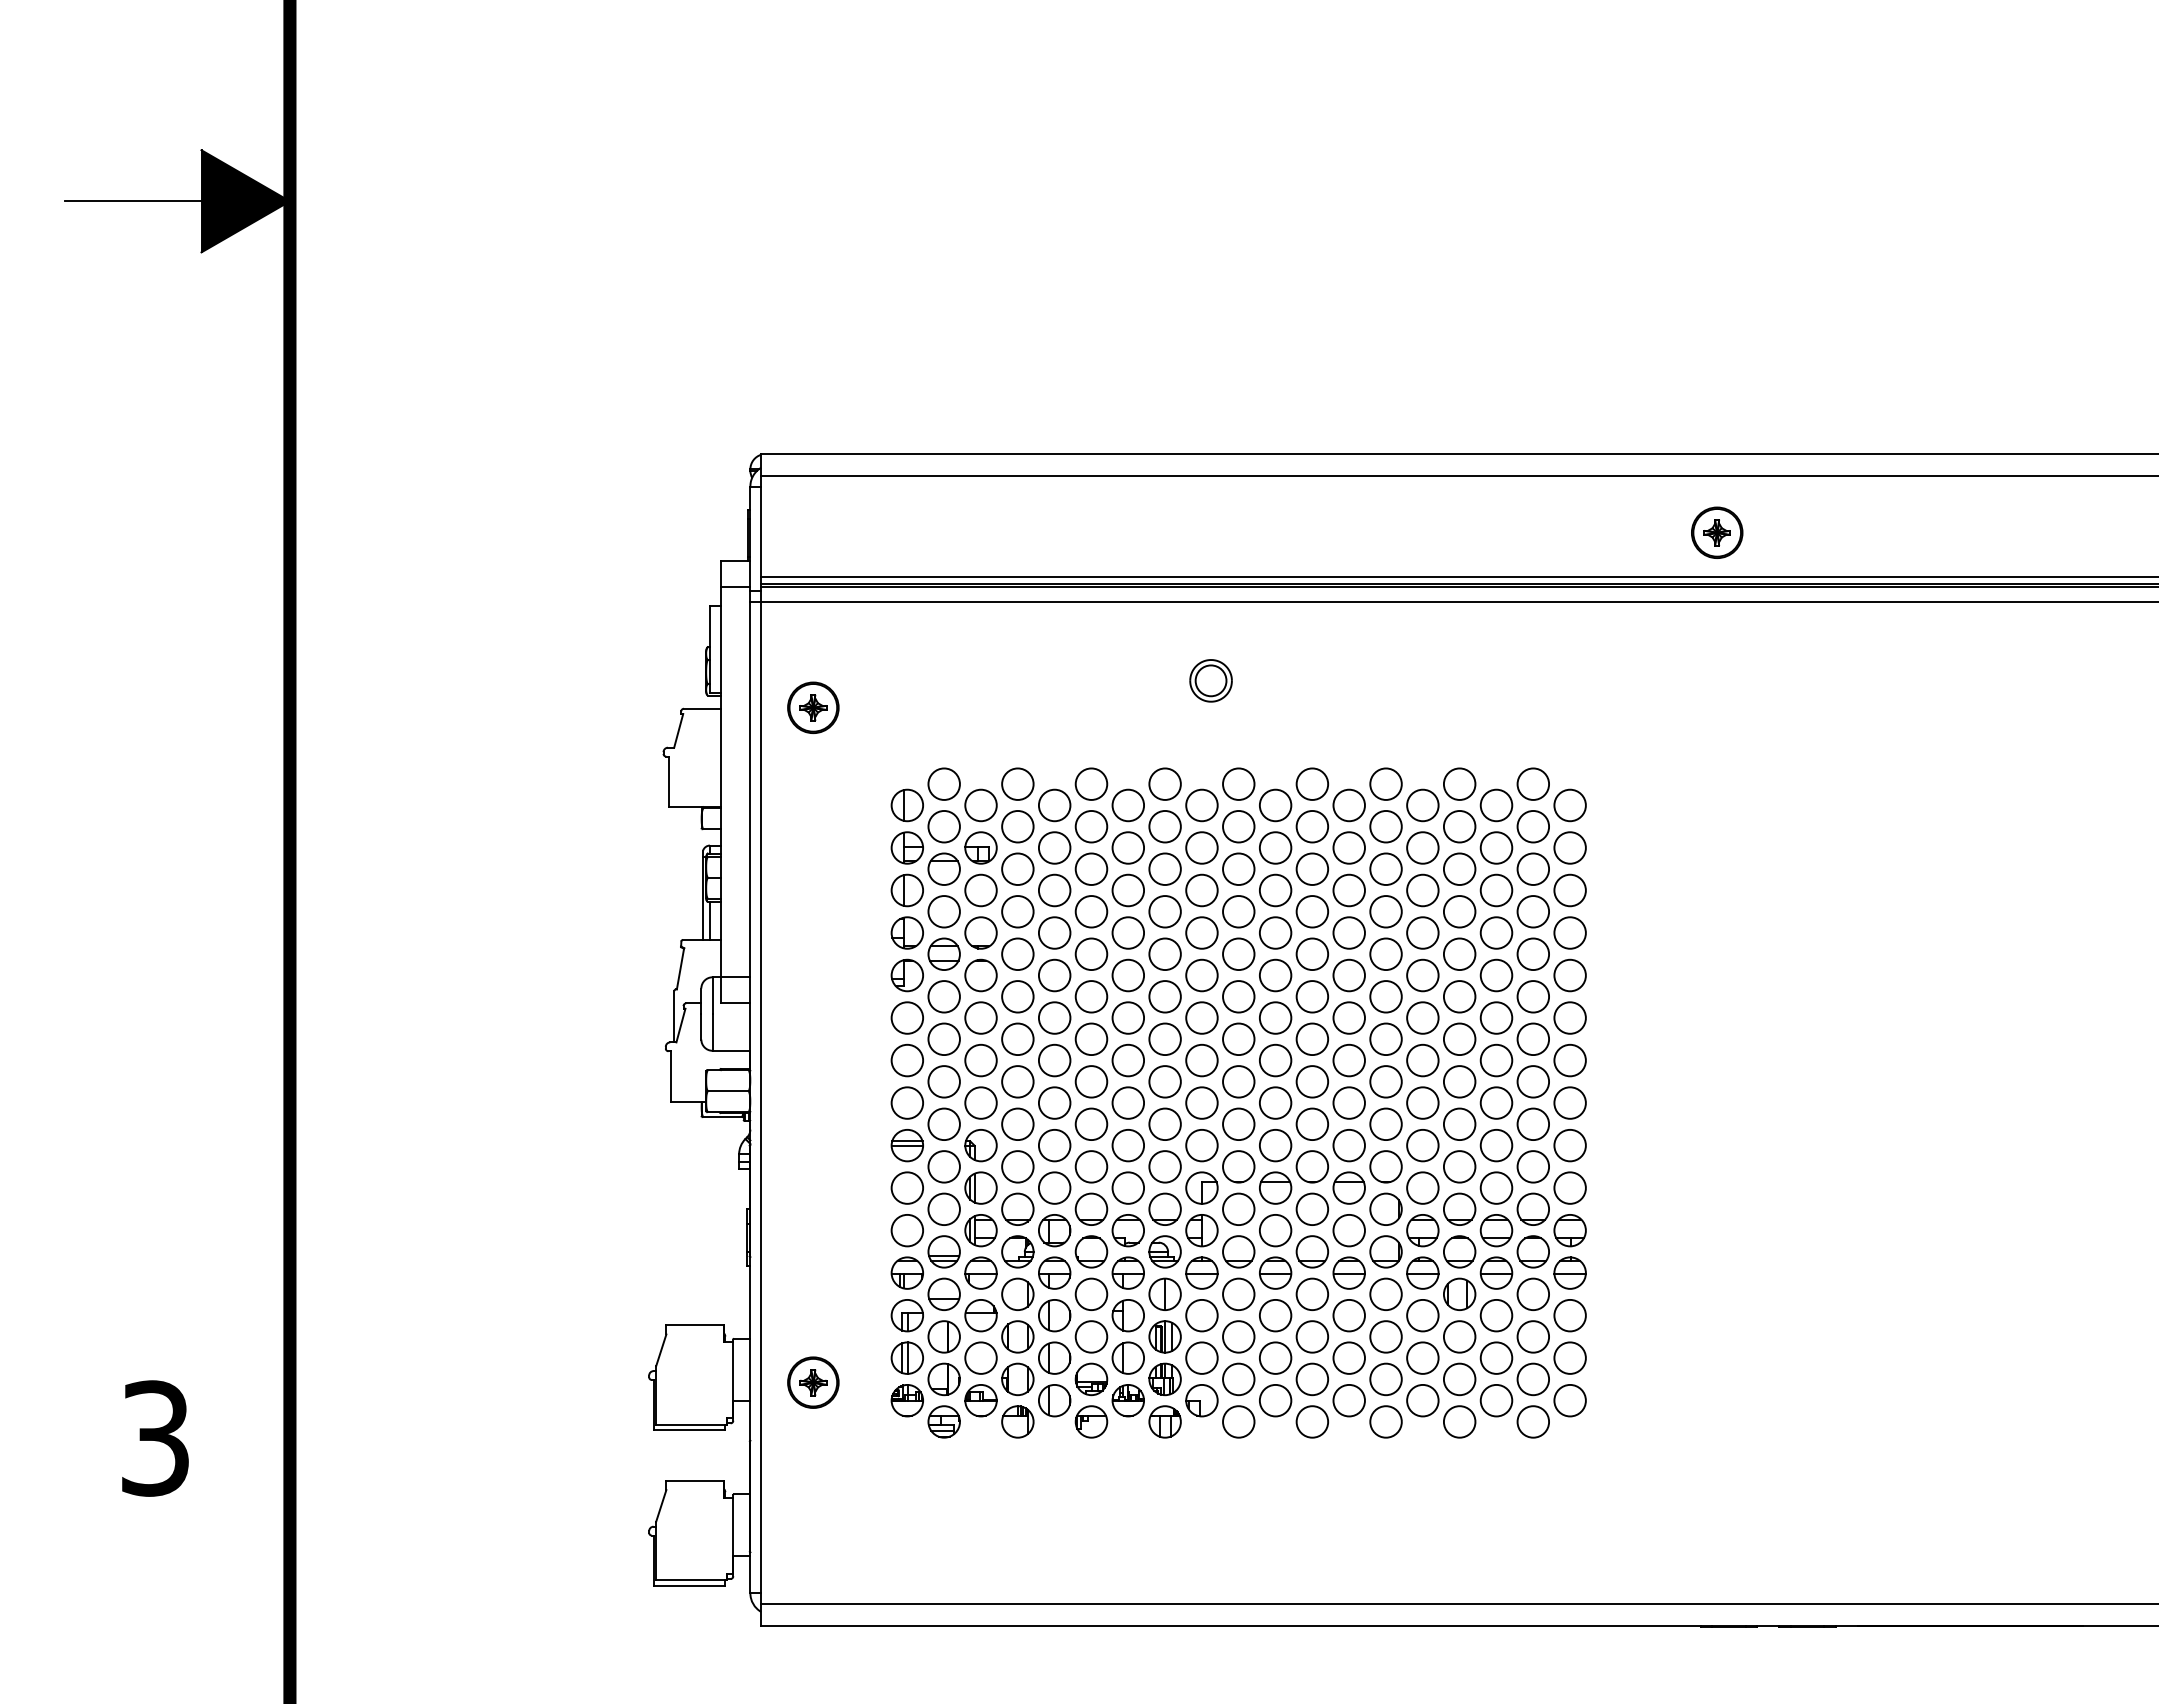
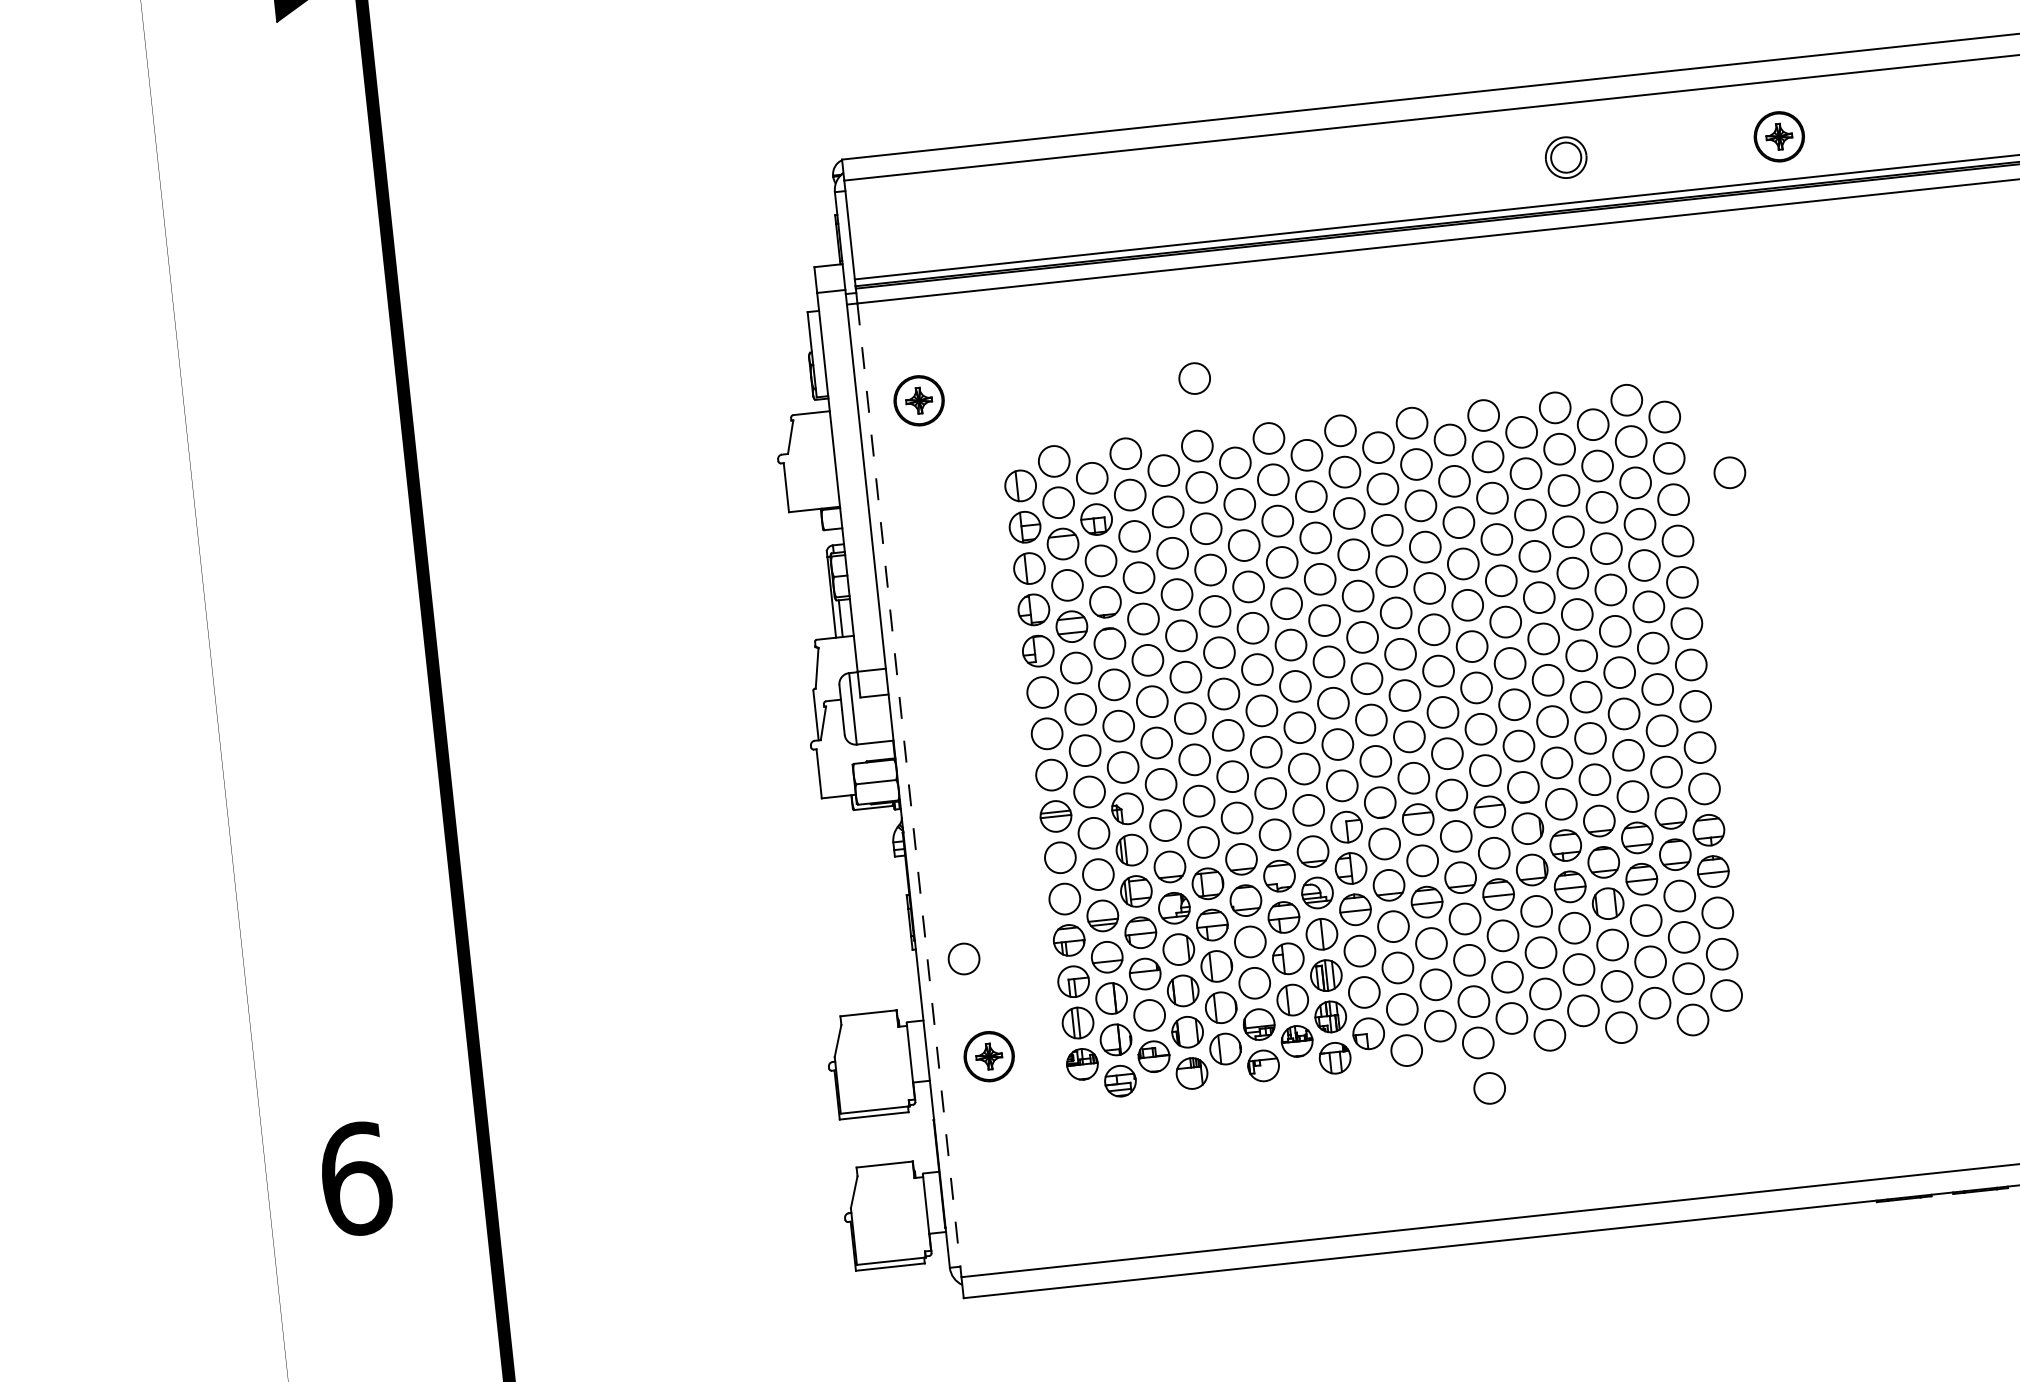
part: (1210, 680) -> (1565, 157), moved
circle: (1095, 714) -> (1194, 377), added
circle: (1629, 868) -> (1728, 472), added
line: (761, 1103) -> (909, 790), solid -> dashed
circle: (797, 1280) -> (963, 958), added
text: (156, 1438) -> (356, 1179), 3 -> 6
circle: (1318, 1469) -> (1489, 1088), added

